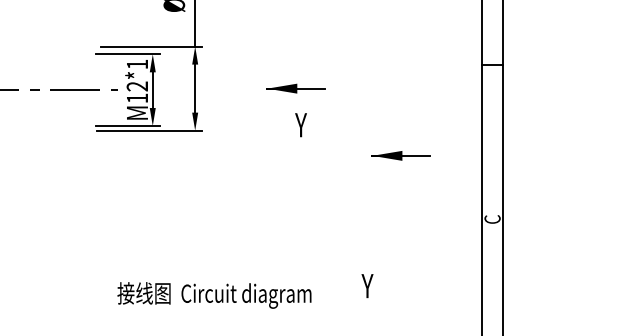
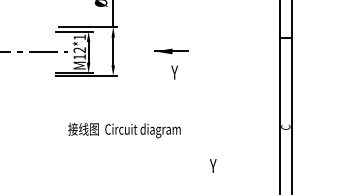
part: (400, 155) -> (232, 90), removed
text: (214, 295) -> (124, 130), moved

